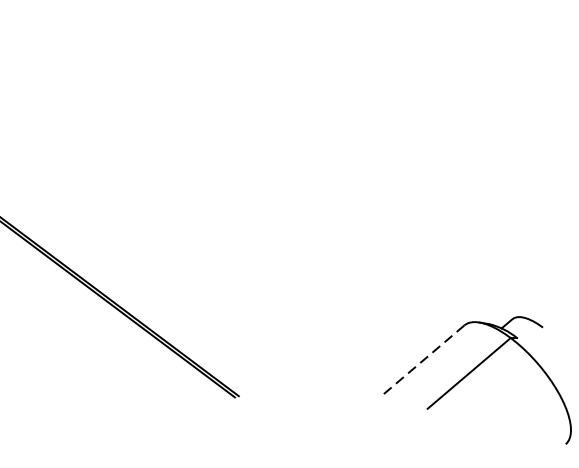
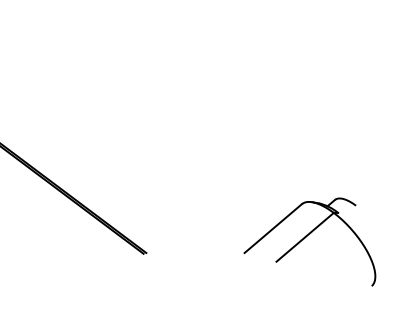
line: (423, 360) -> (273, 228), dashed -> solid

